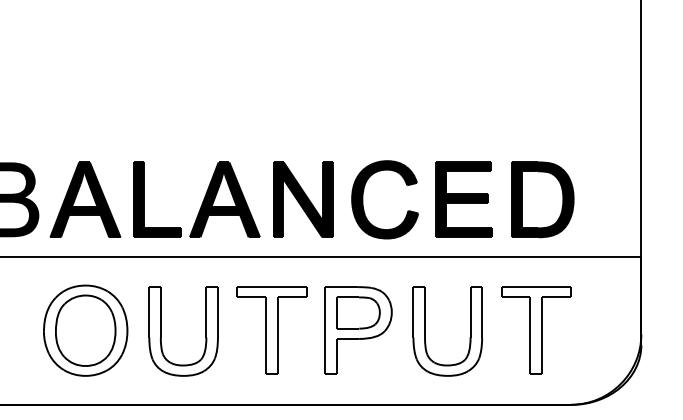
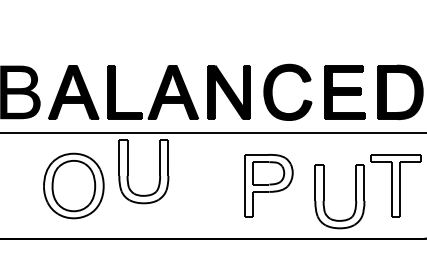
part: (271, 330) -> (206, 185), removed
part: (161, 331) -> (128, 171), moved
part: (425, 331) -> (323, 196), moved

